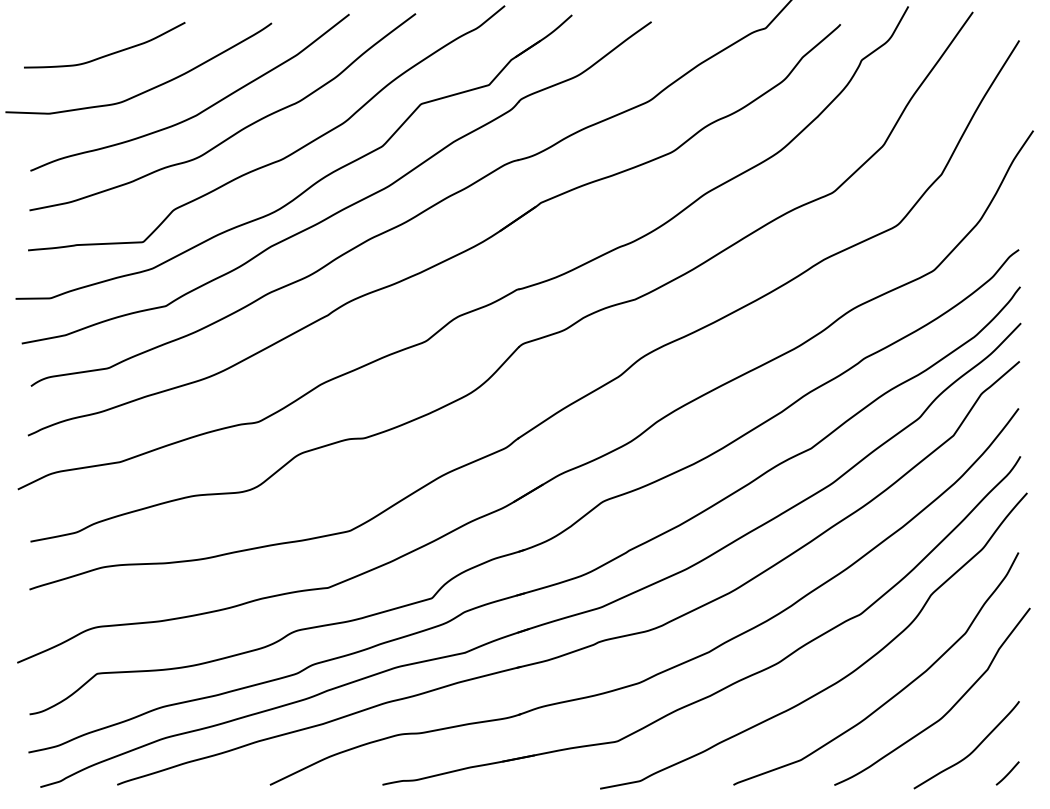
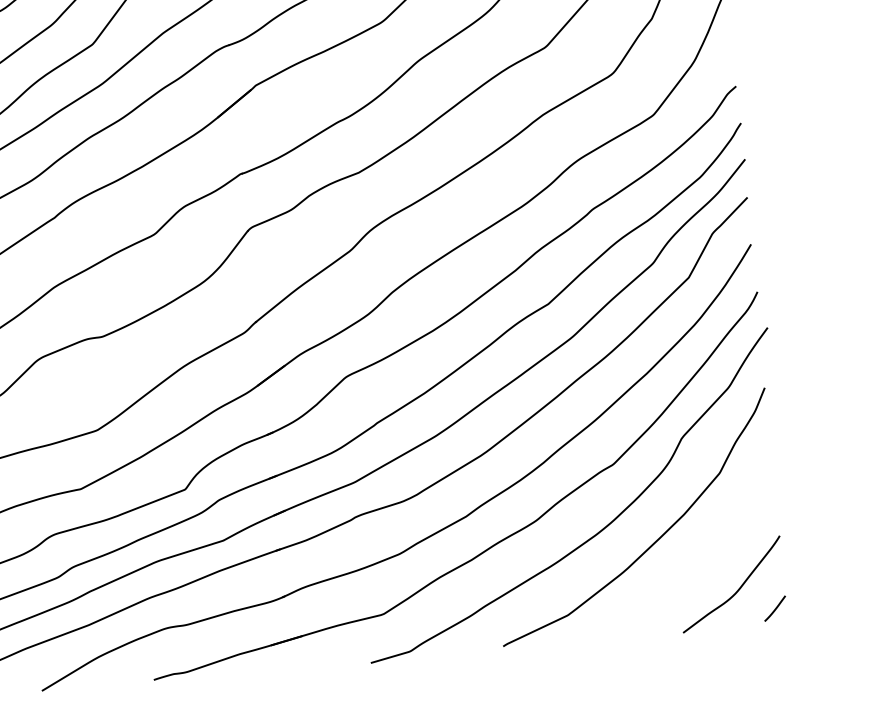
curve: (947, 711) -> (709, 552), removed

